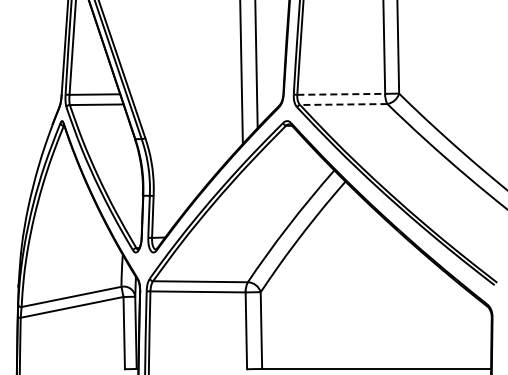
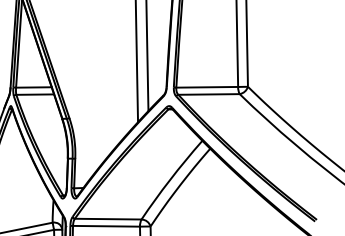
line: (341, 94) -> (207, 87), dashed -> solid
line: (343, 104) -> (208, 94), dashed -> solid

